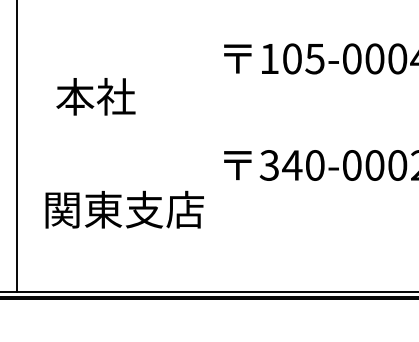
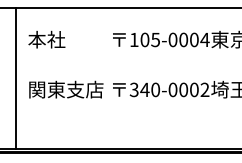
text: (95, 96) -> (46, 39), moved
text: (125, 209) -> (66, 89), moved

